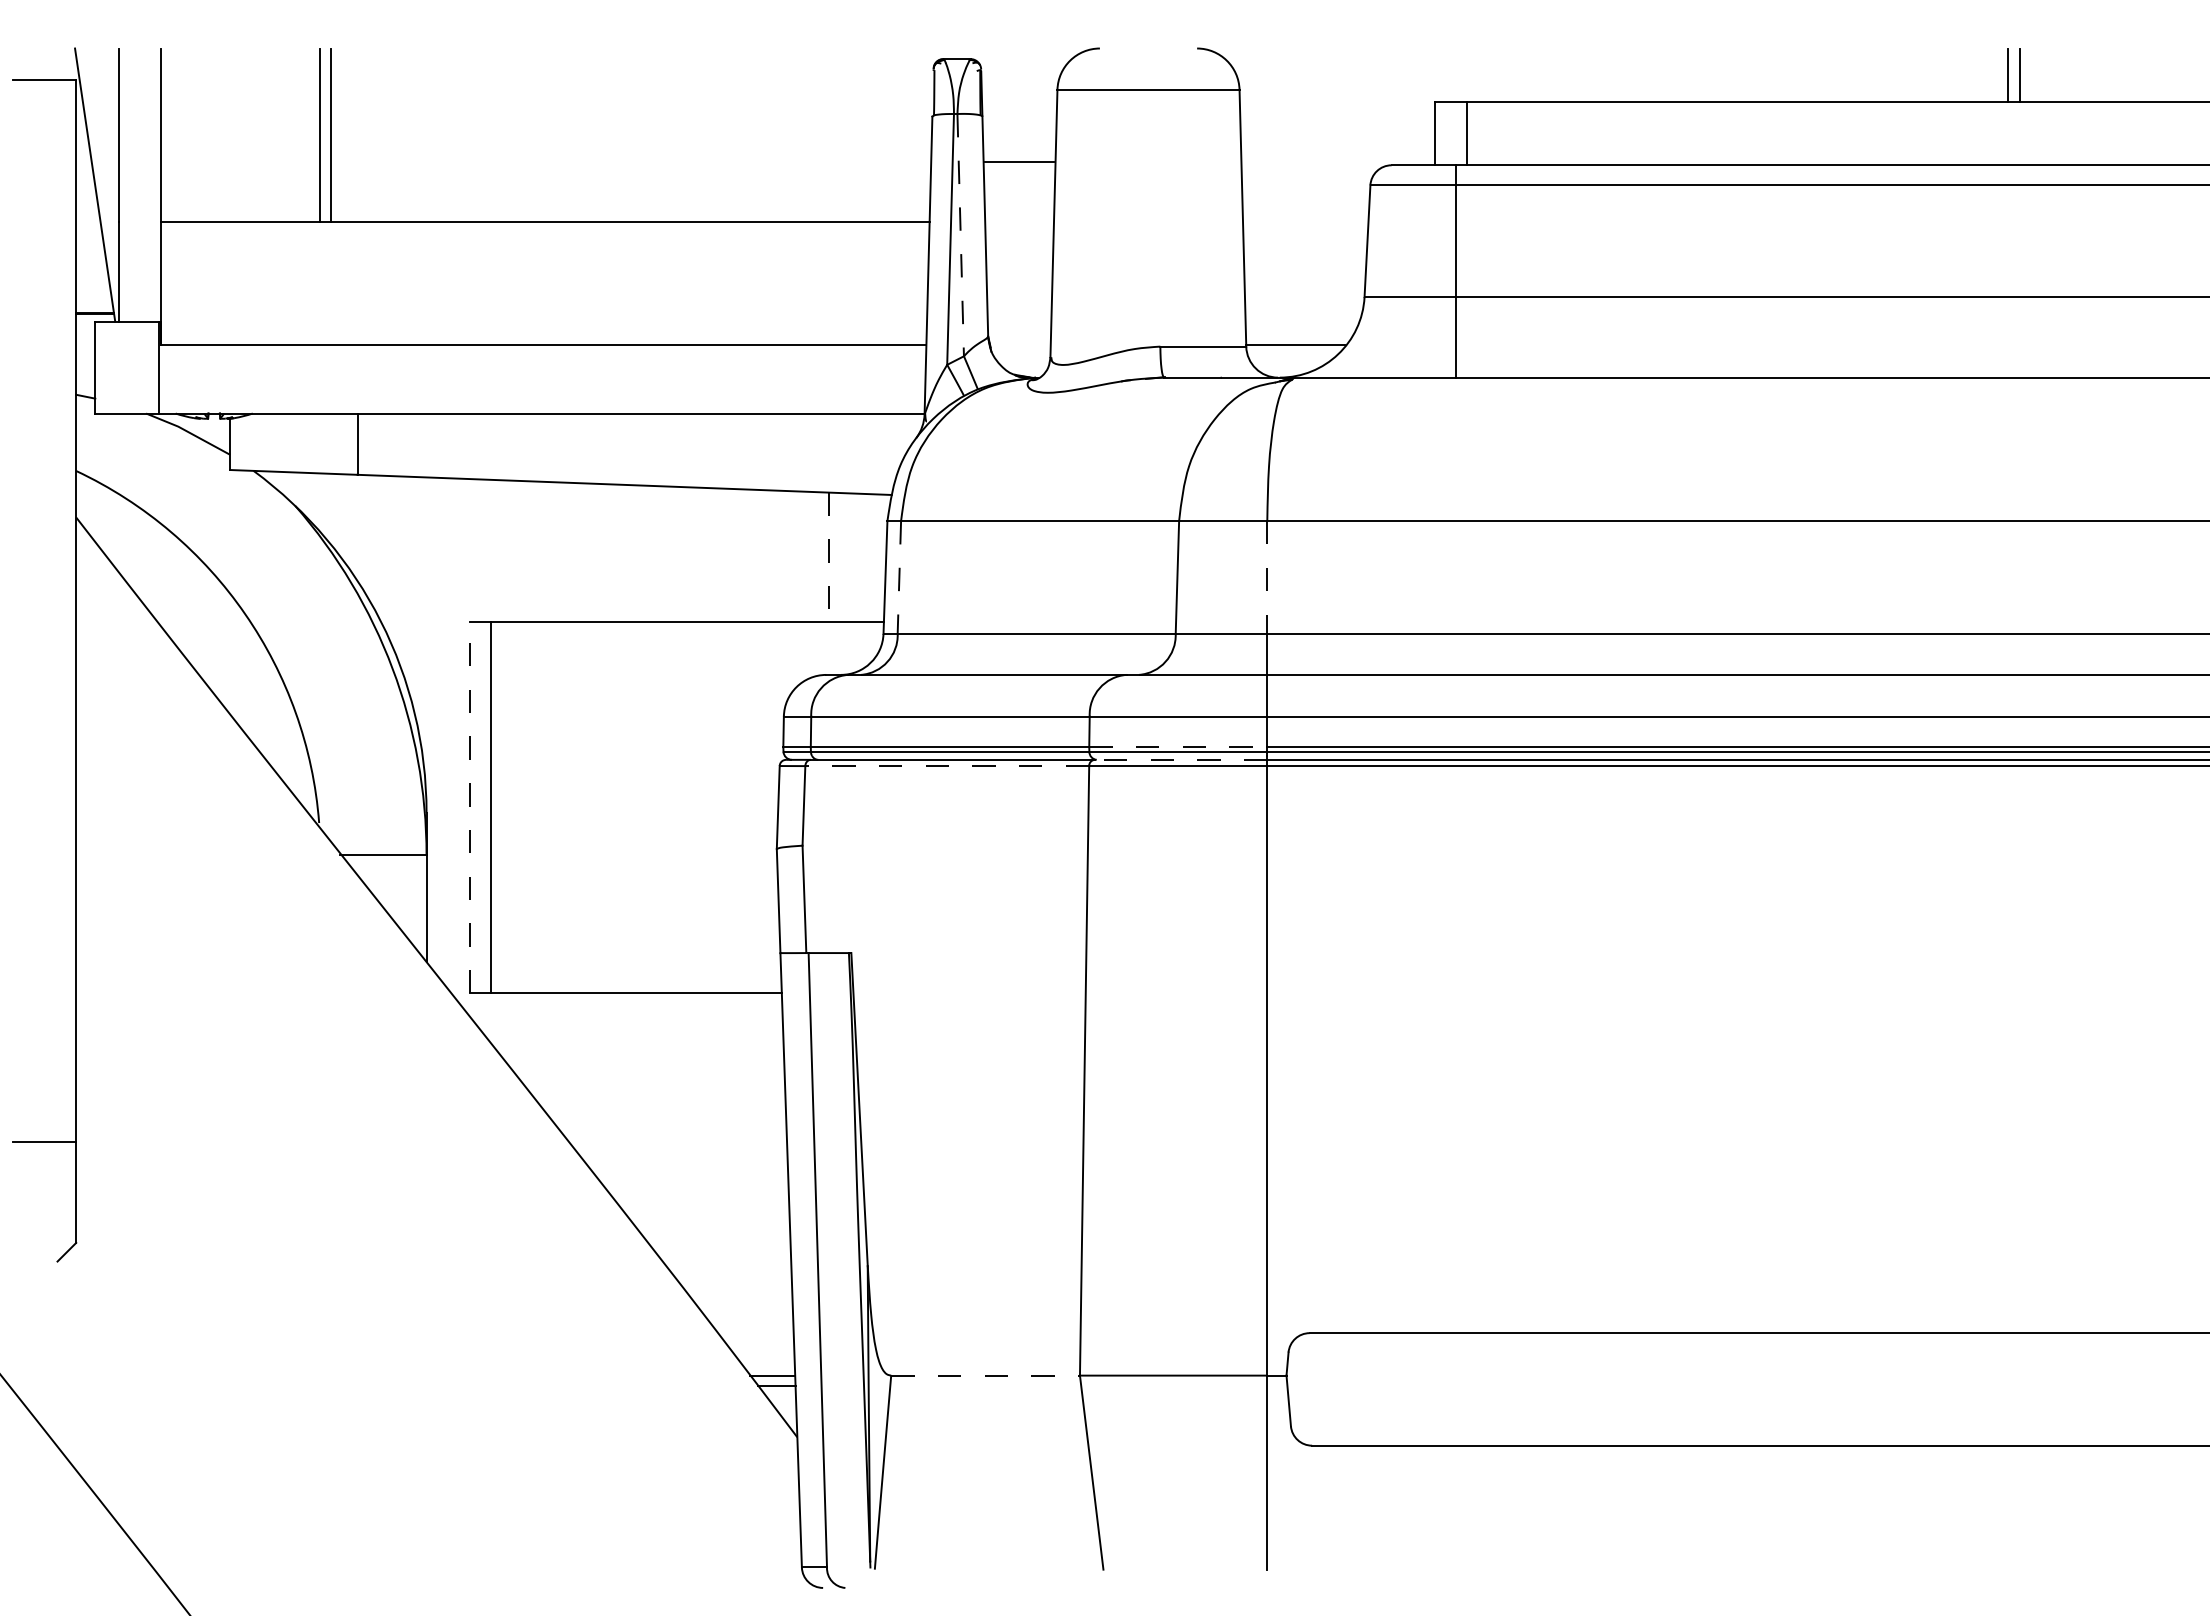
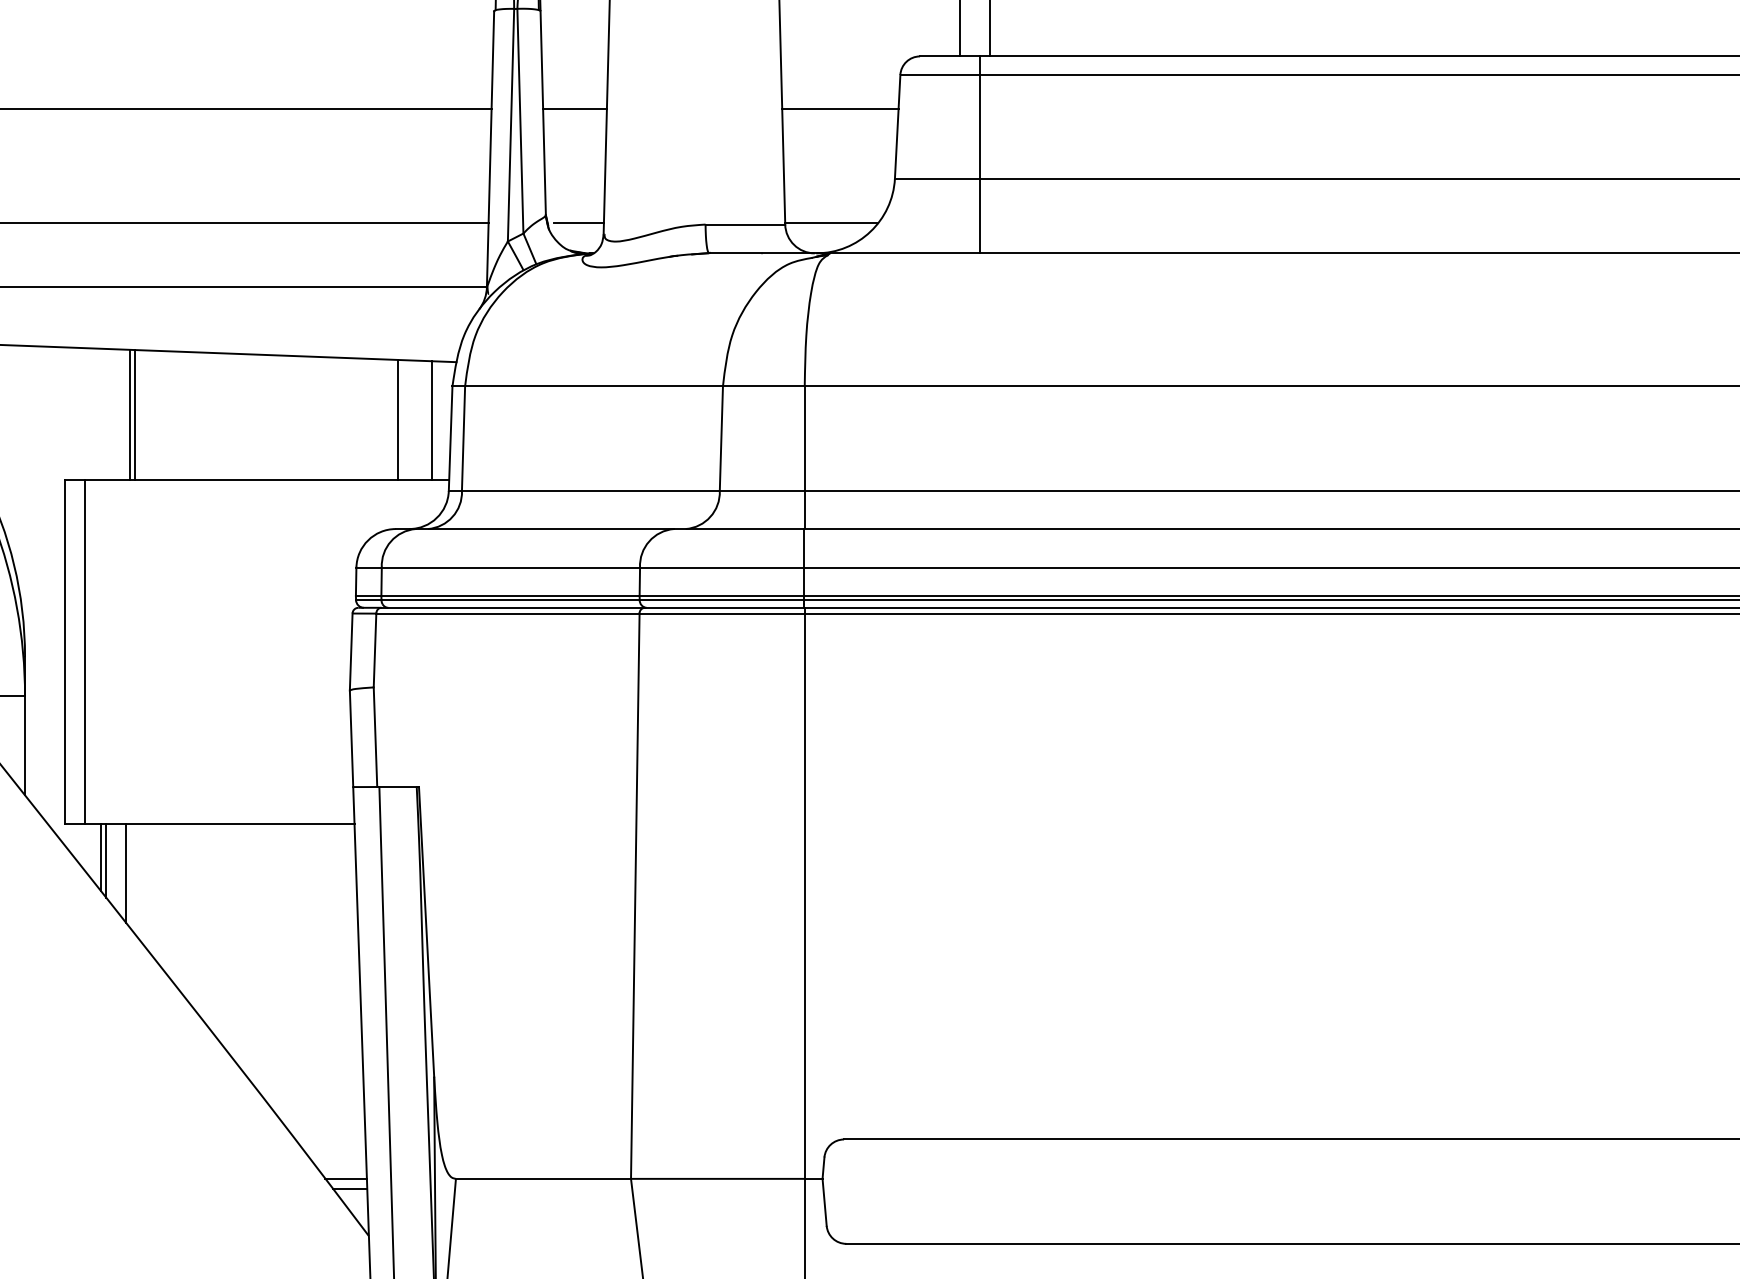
line: (1019, 161) -> (574, 108), moved
line: (1305, 221) -> (840, 108), added
line: (960, 235) -> (520, 121), dashed -> solid
line: (1023, 344) -> (578, 222), added
line: (539, 551) -> (129, 414), added
line: (544, 551) -> (134, 414), added
line: (828, 557) -> (397, 420), dashed -> solid
line: (865, 557) -> (432, 420), added
line: (899, 578) -> (463, 439), dashed -> solid
line: (1267, 578) -> (804, 439), dashed -> solid
line: (1177, 747) -> (721, 596), dashed -> solid
line: (1180, 759) -> (724, 607), dashed -> solid
line: (947, 766) -> (508, 613), dashed -> solid
line: (470, 807) -> (65, 652), dashed -> solid
line: (508, 1029) -> (101, 857), added
line: (514, 1032) -> (106, 860), added
line: (535, 1046) -> (126, 873), added
line: (986, 1375) -> (544, 1178), dashed -> solid

